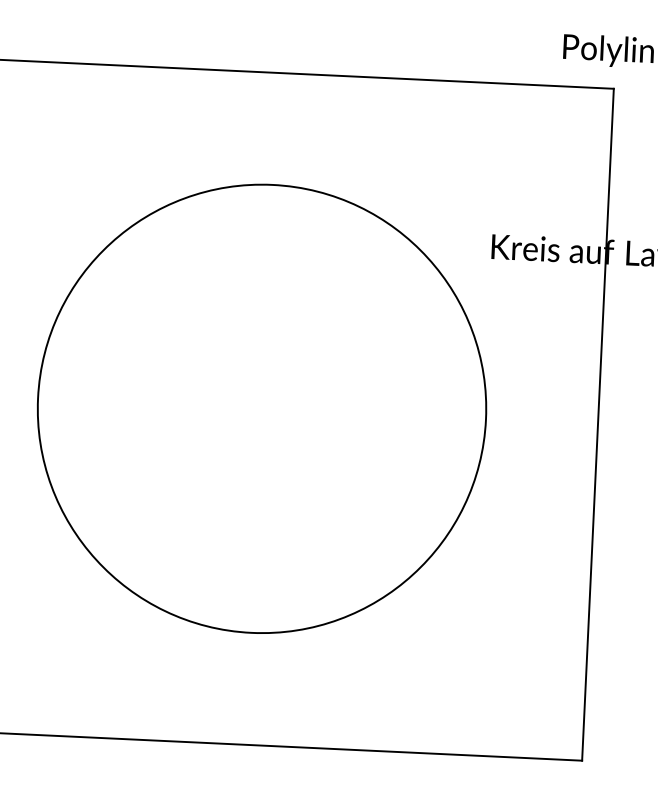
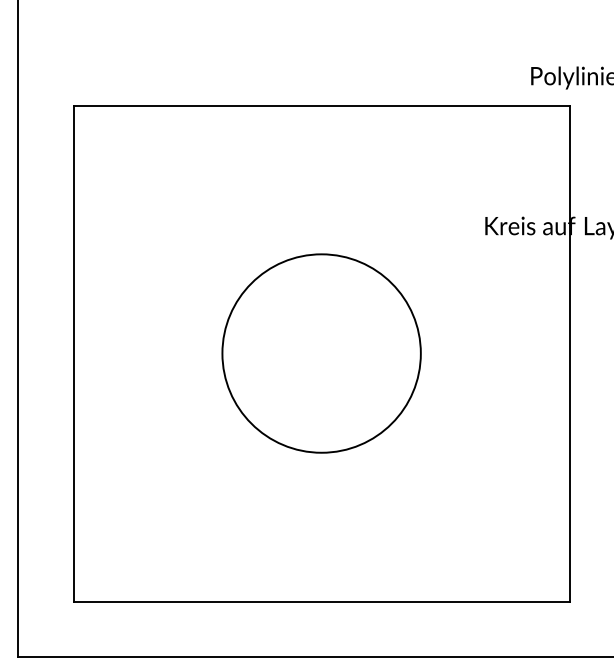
circle: (261, 408) -> (321, 353), size x0.6

